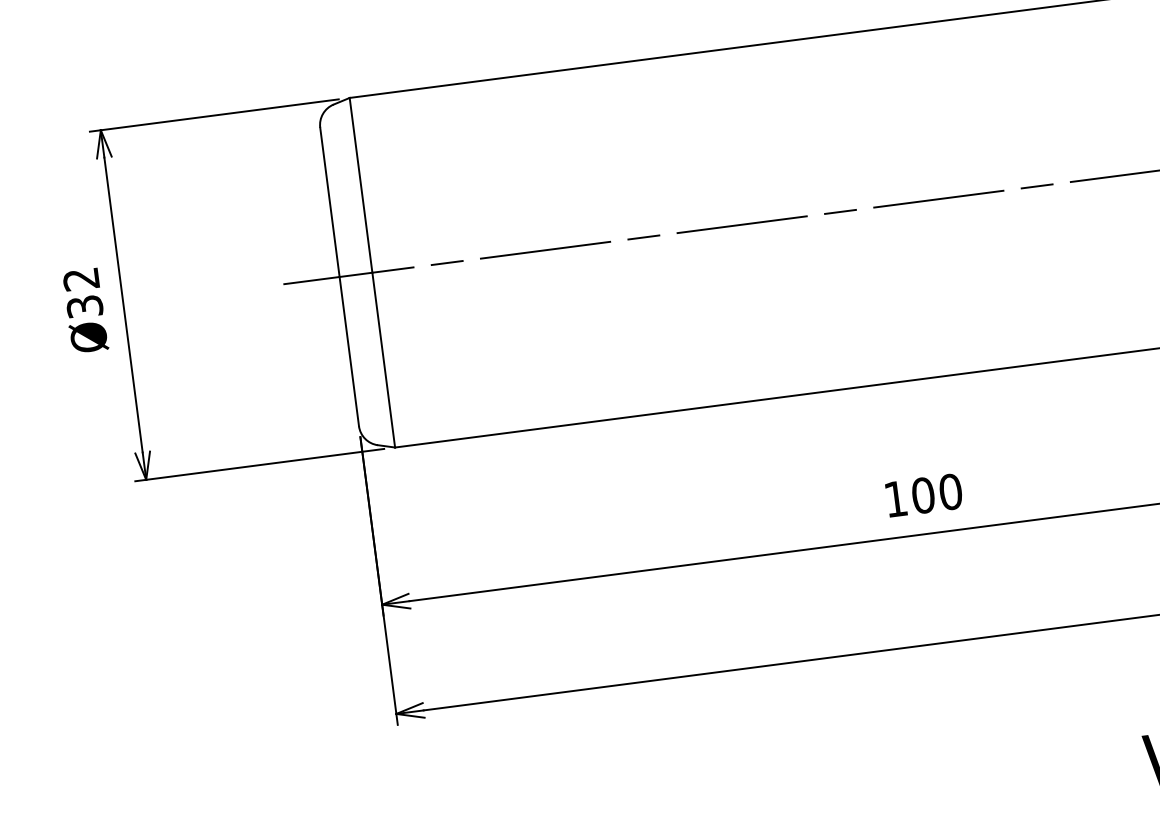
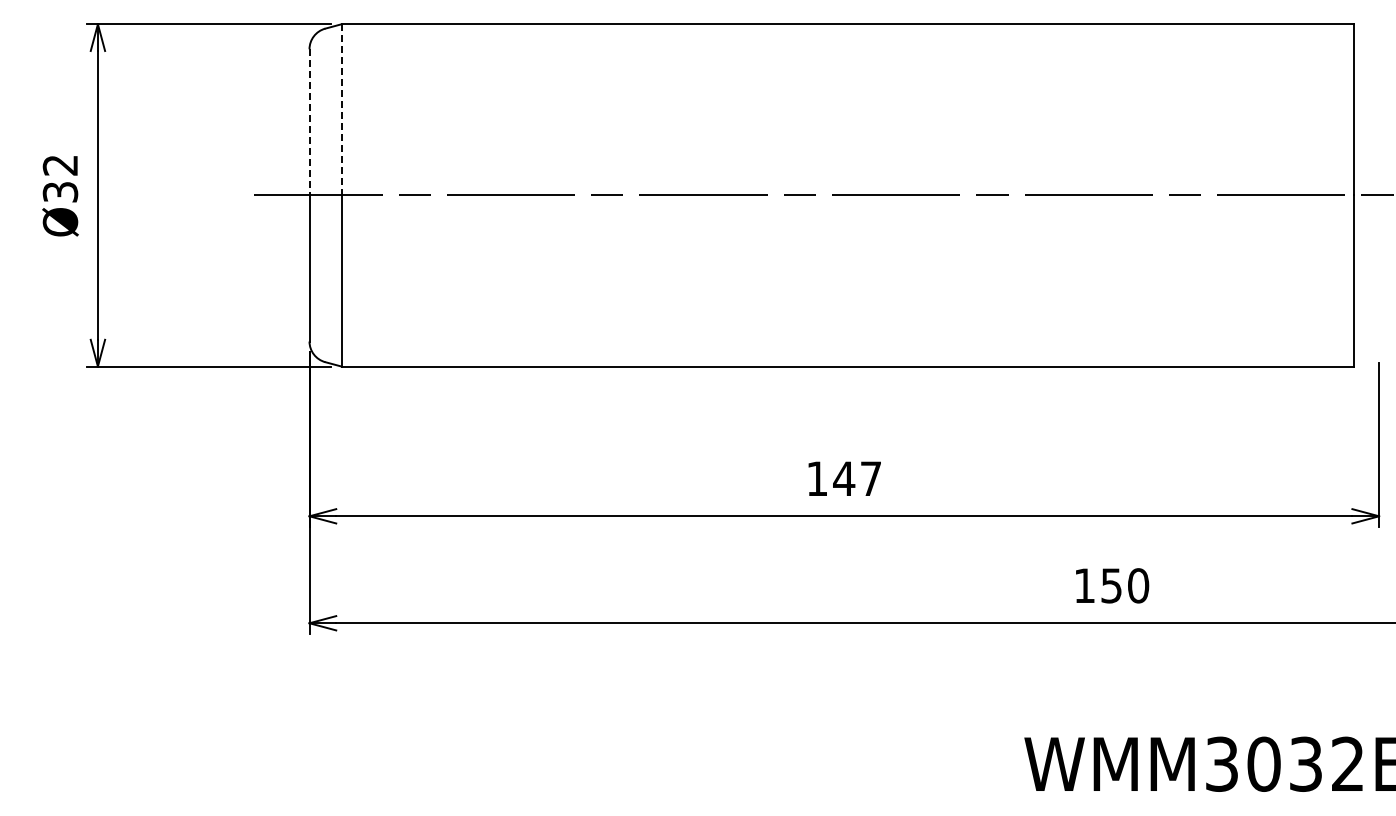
line: (360, 185) -> (341, 109), solid -> dashed
line: (329, 202) -> (309, 122), solid -> dashed
text: (936, 493) -> (857, 478), 100 -> 147

